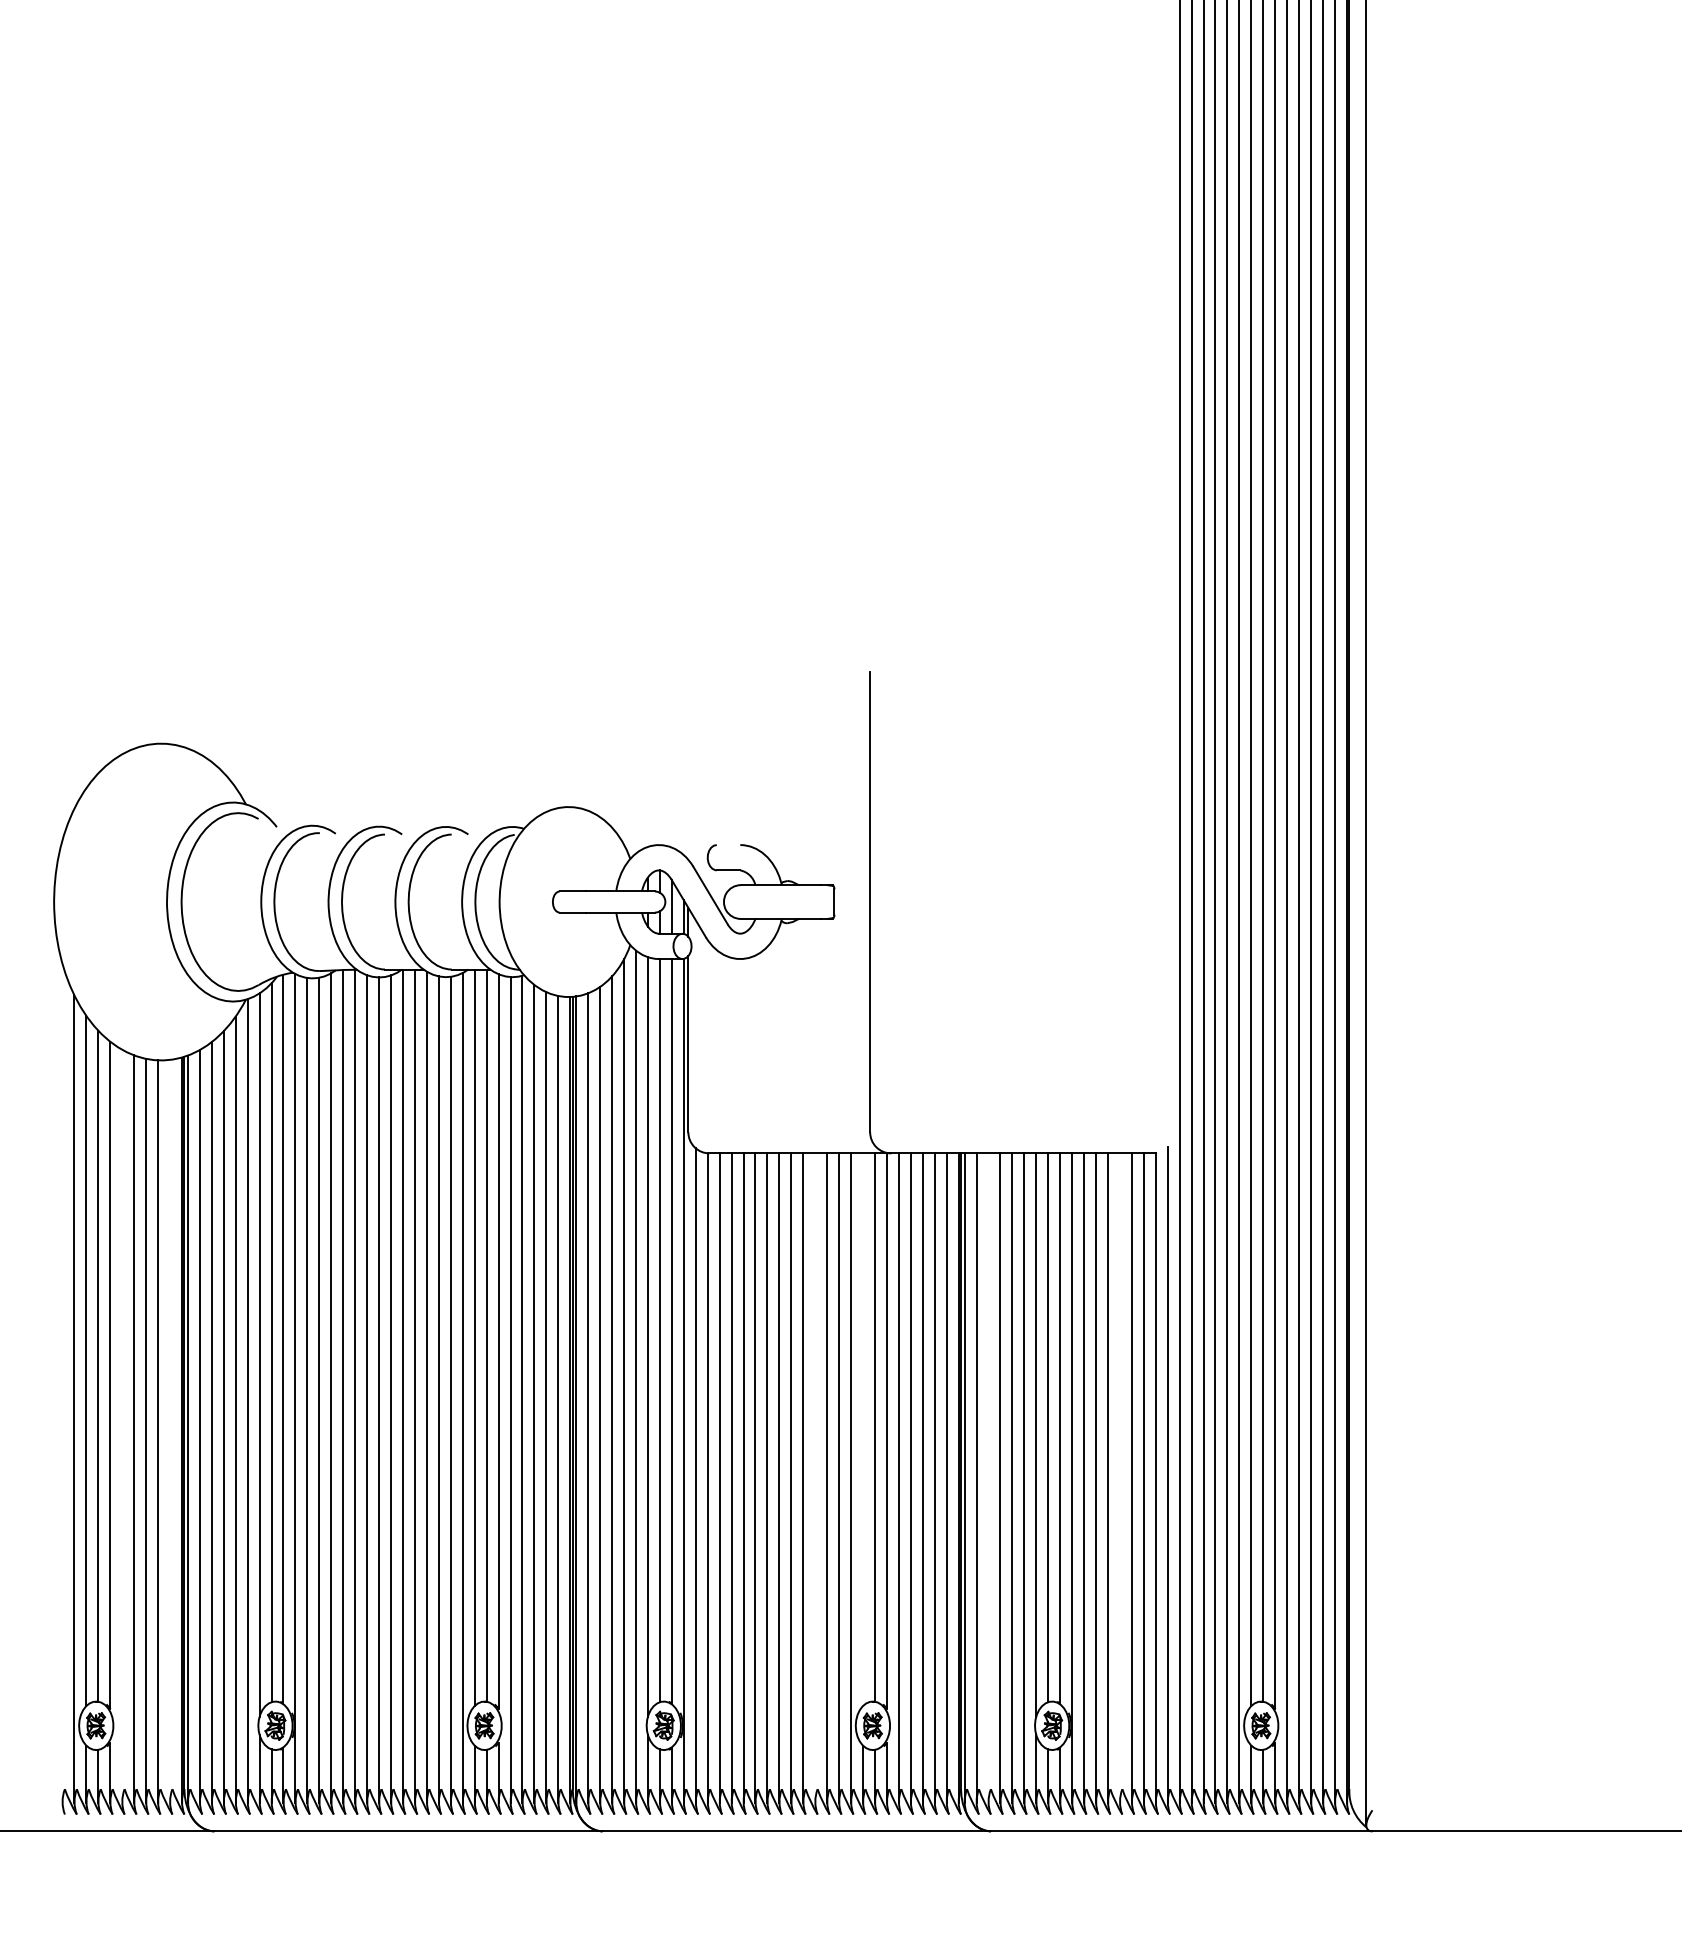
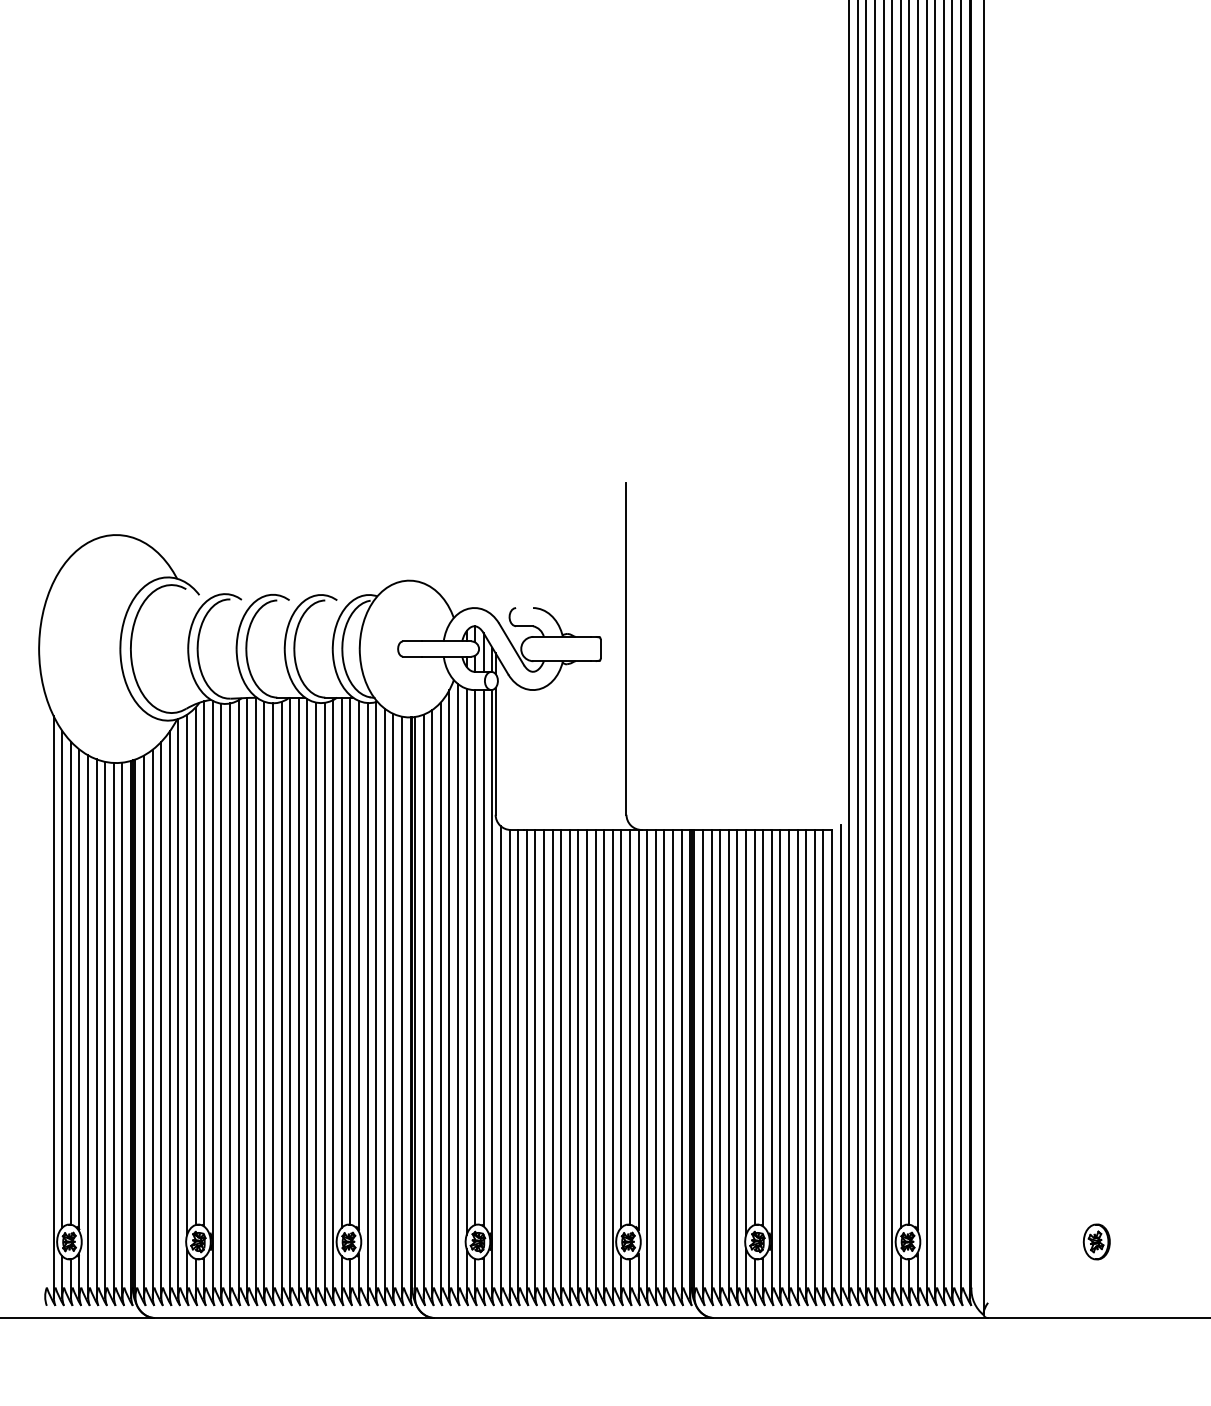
line: (122, 1426) -> (88, 1026), added
line: (862, 1429) -> (620, 1028), added
line: (169, 1431) -> (122, 1030), added
line: (815, 1478) -> (587, 1063), added
line: (988, 1478) -> (711, 1063), added
line: (1119, 1478) -> (805, 1063), added
part: (1523, 1725) -> (1096, 1241), added

